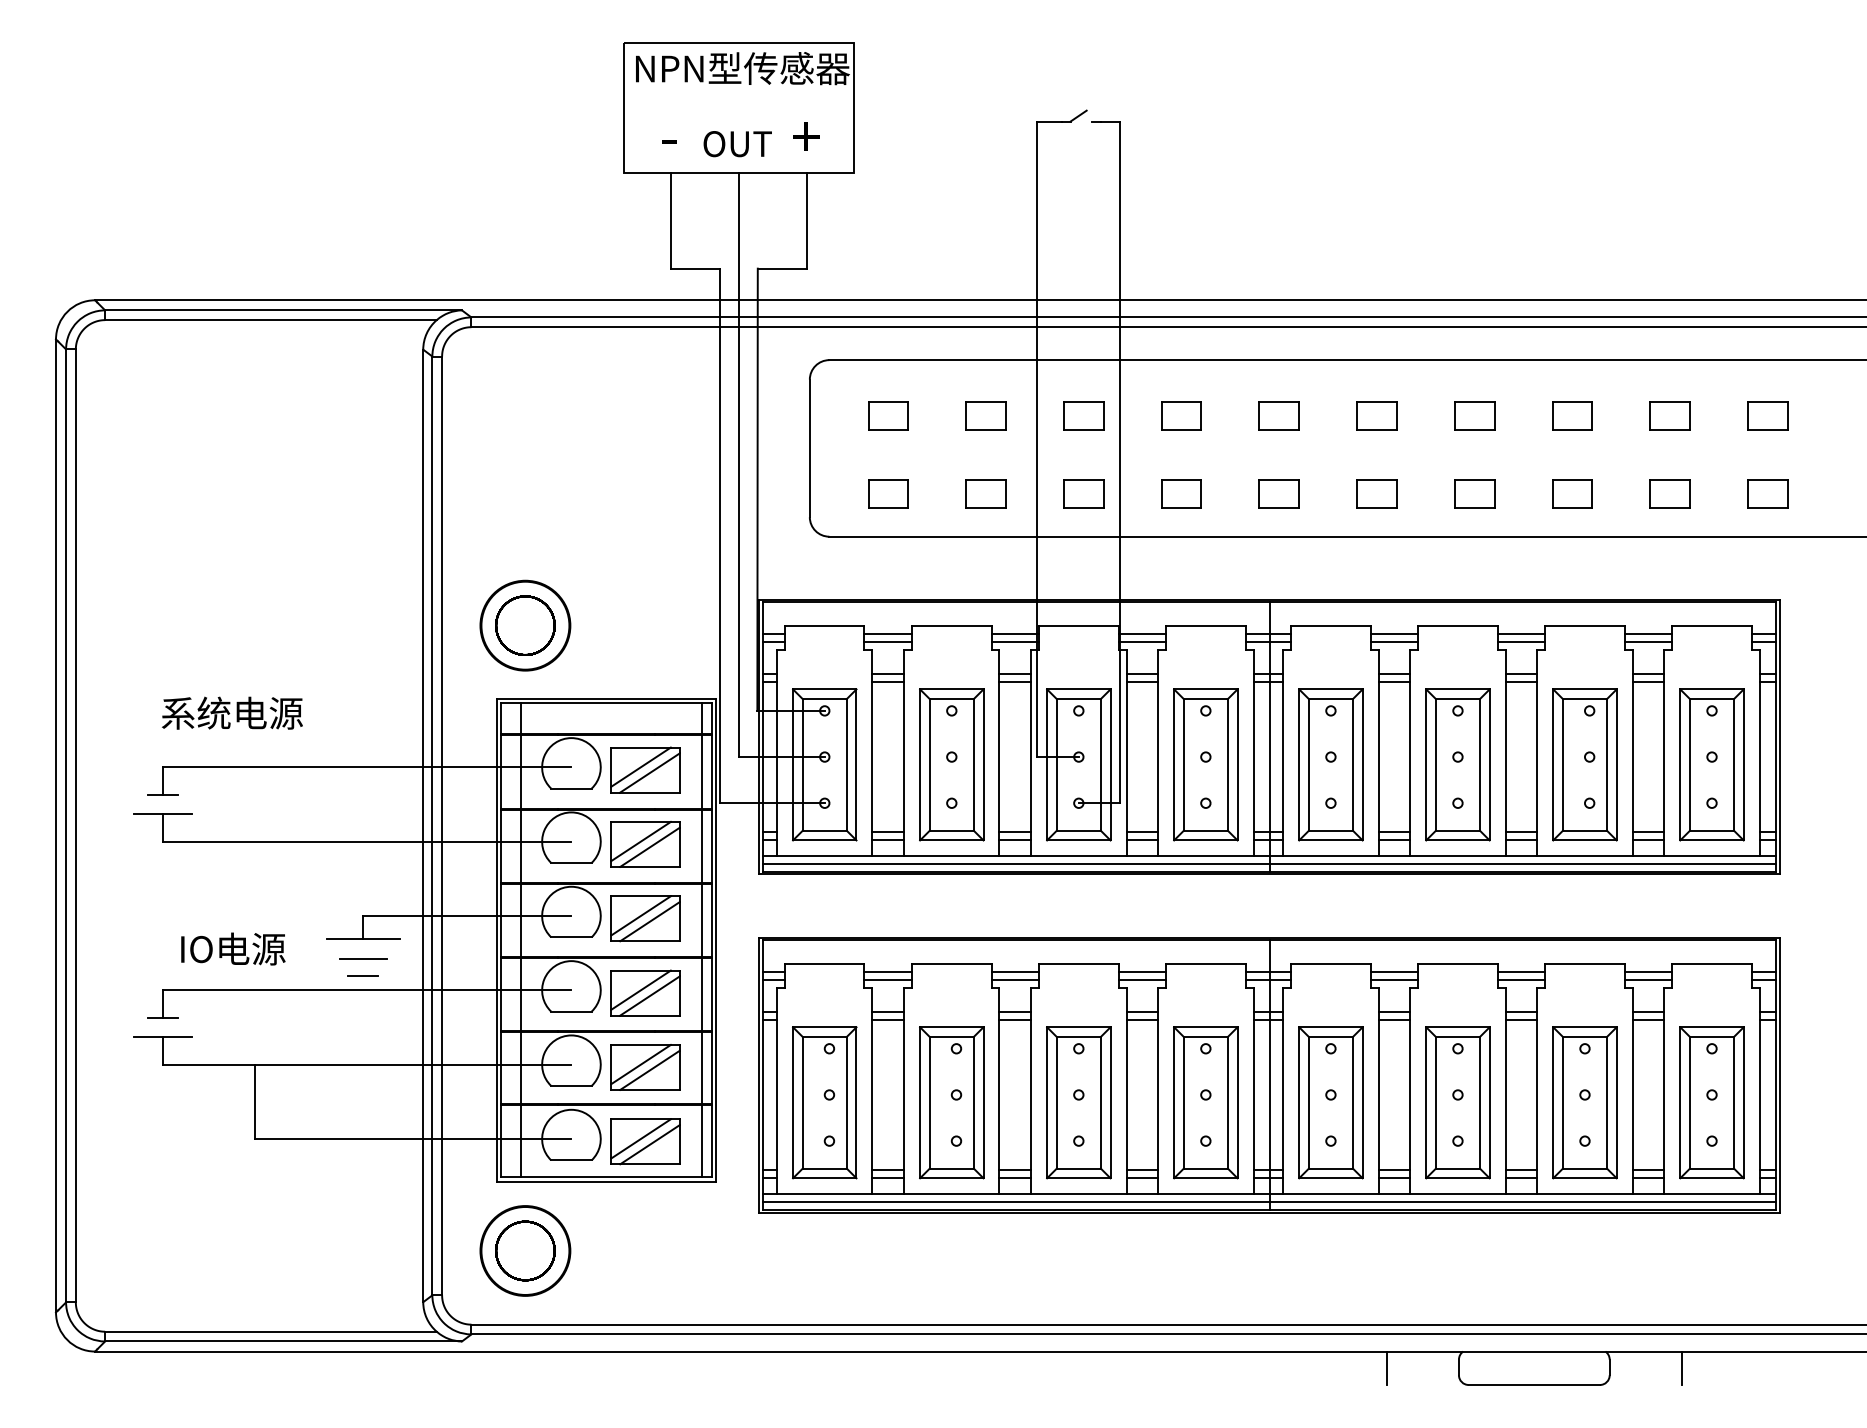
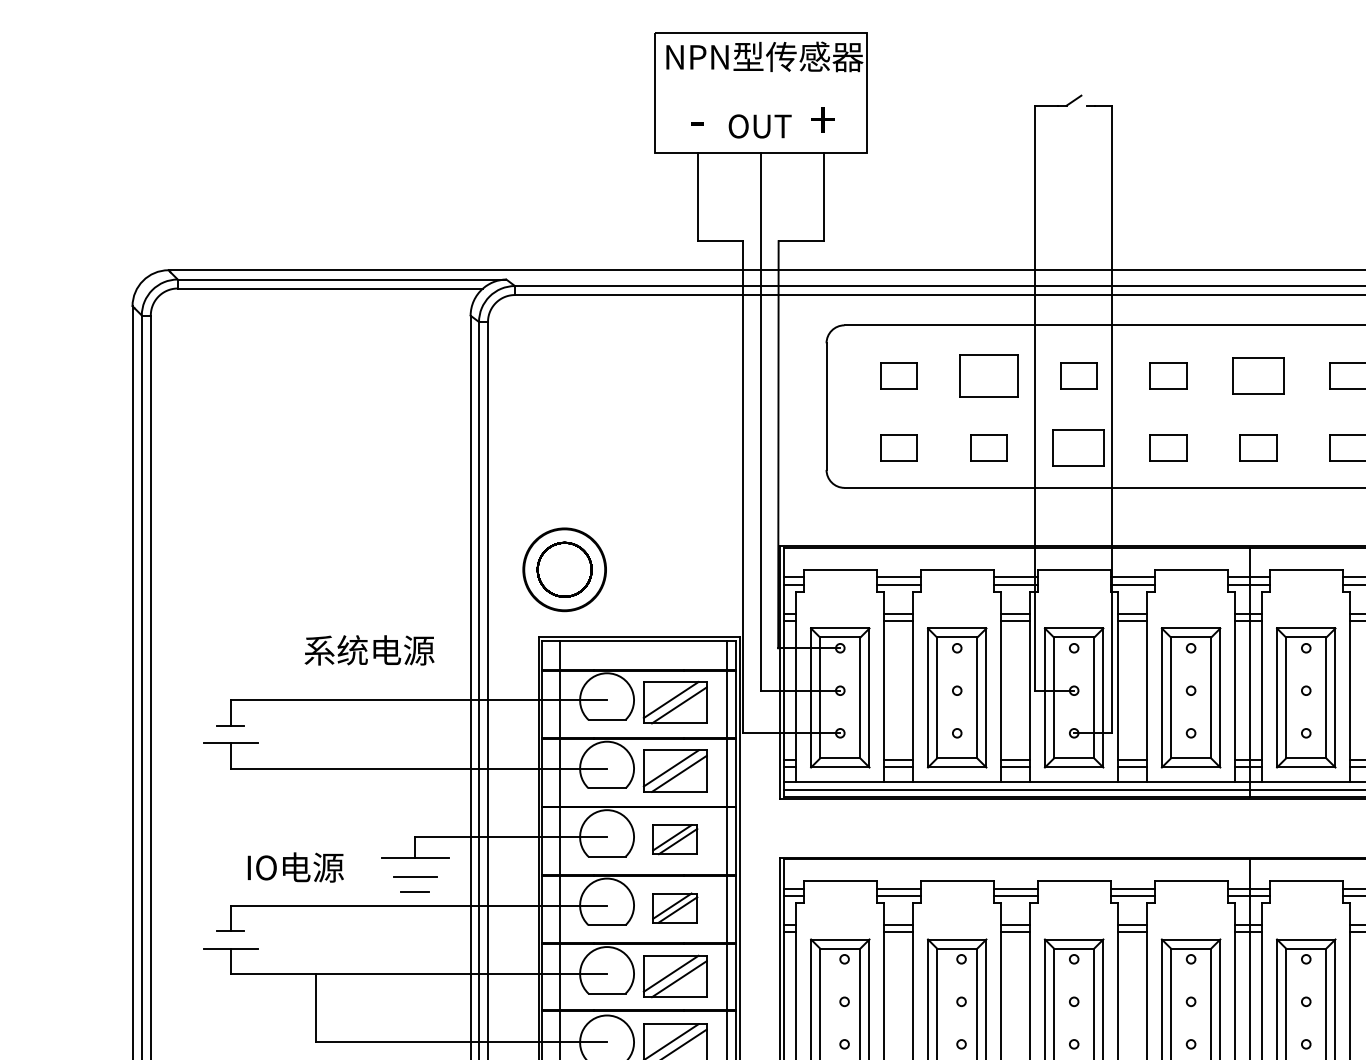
part: (985, 415) -> (988, 376), size x1.6
part: (1278, 415) -> (1257, 376), size x1.4
part: (1083, 493) -> (1078, 448), size x1.4
text: (232, 712) -> (369, 649), moved
part: (645, 918) -> (675, 839), size x0.7
part: (645, 992) -> (675, 907), size x0.7

